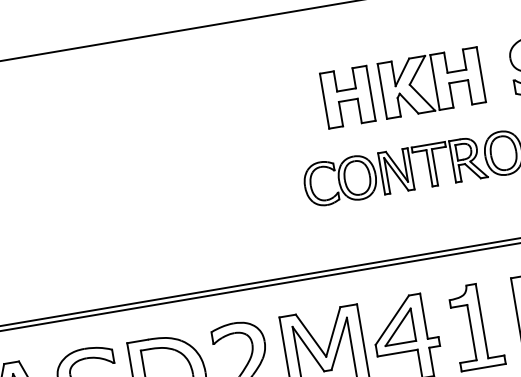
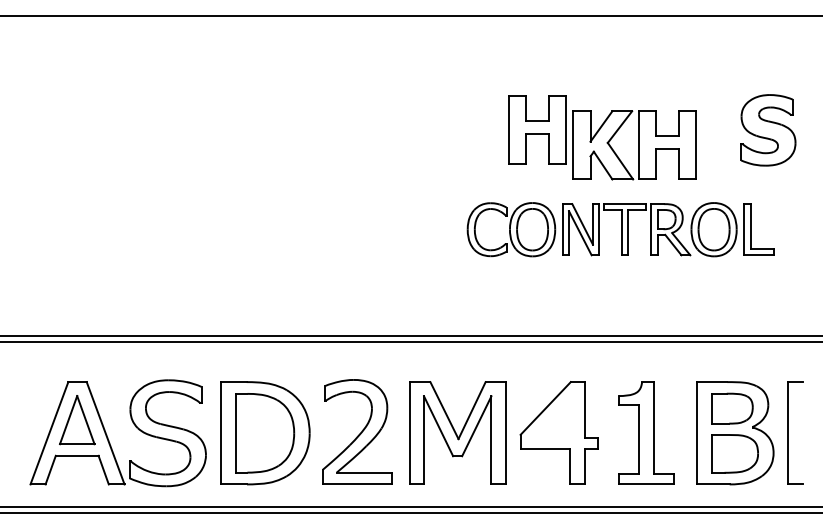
part: (431, 83) -> (634, 145), moved
part: (398, 327) -> (551, 418), removed

